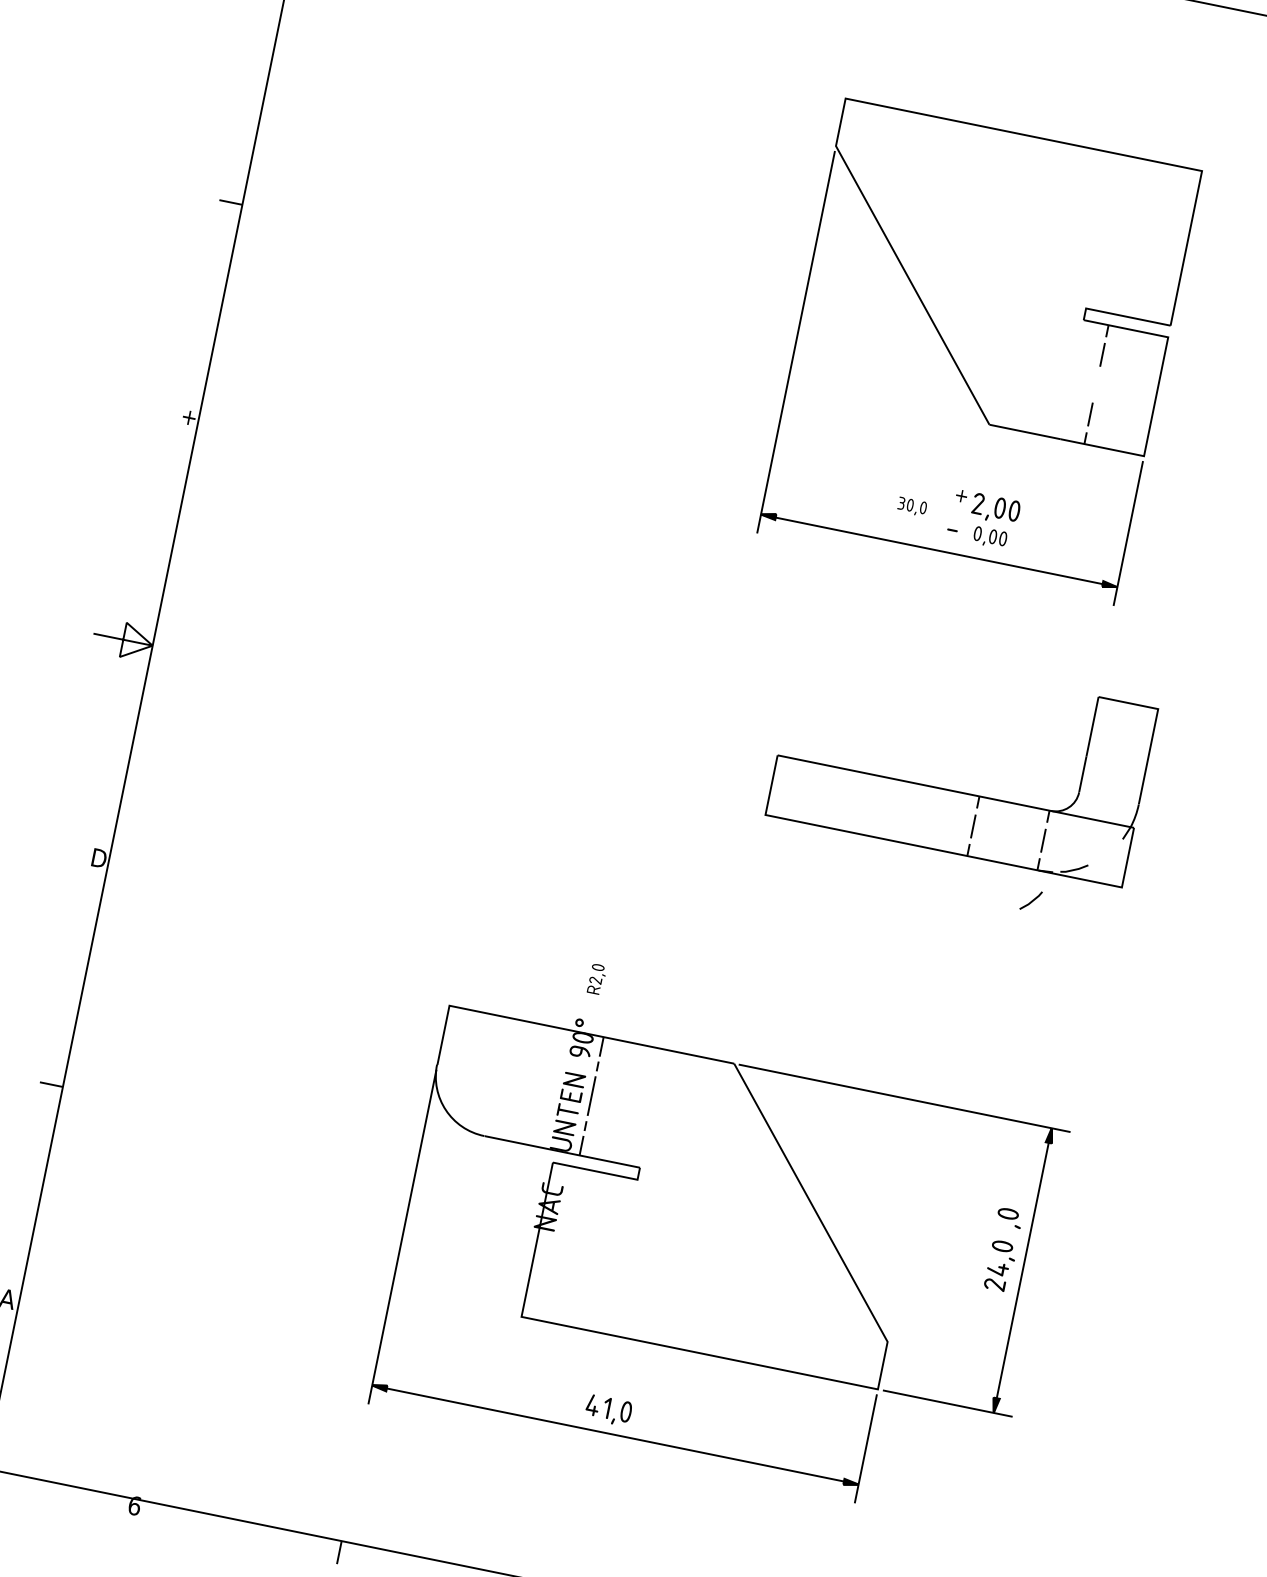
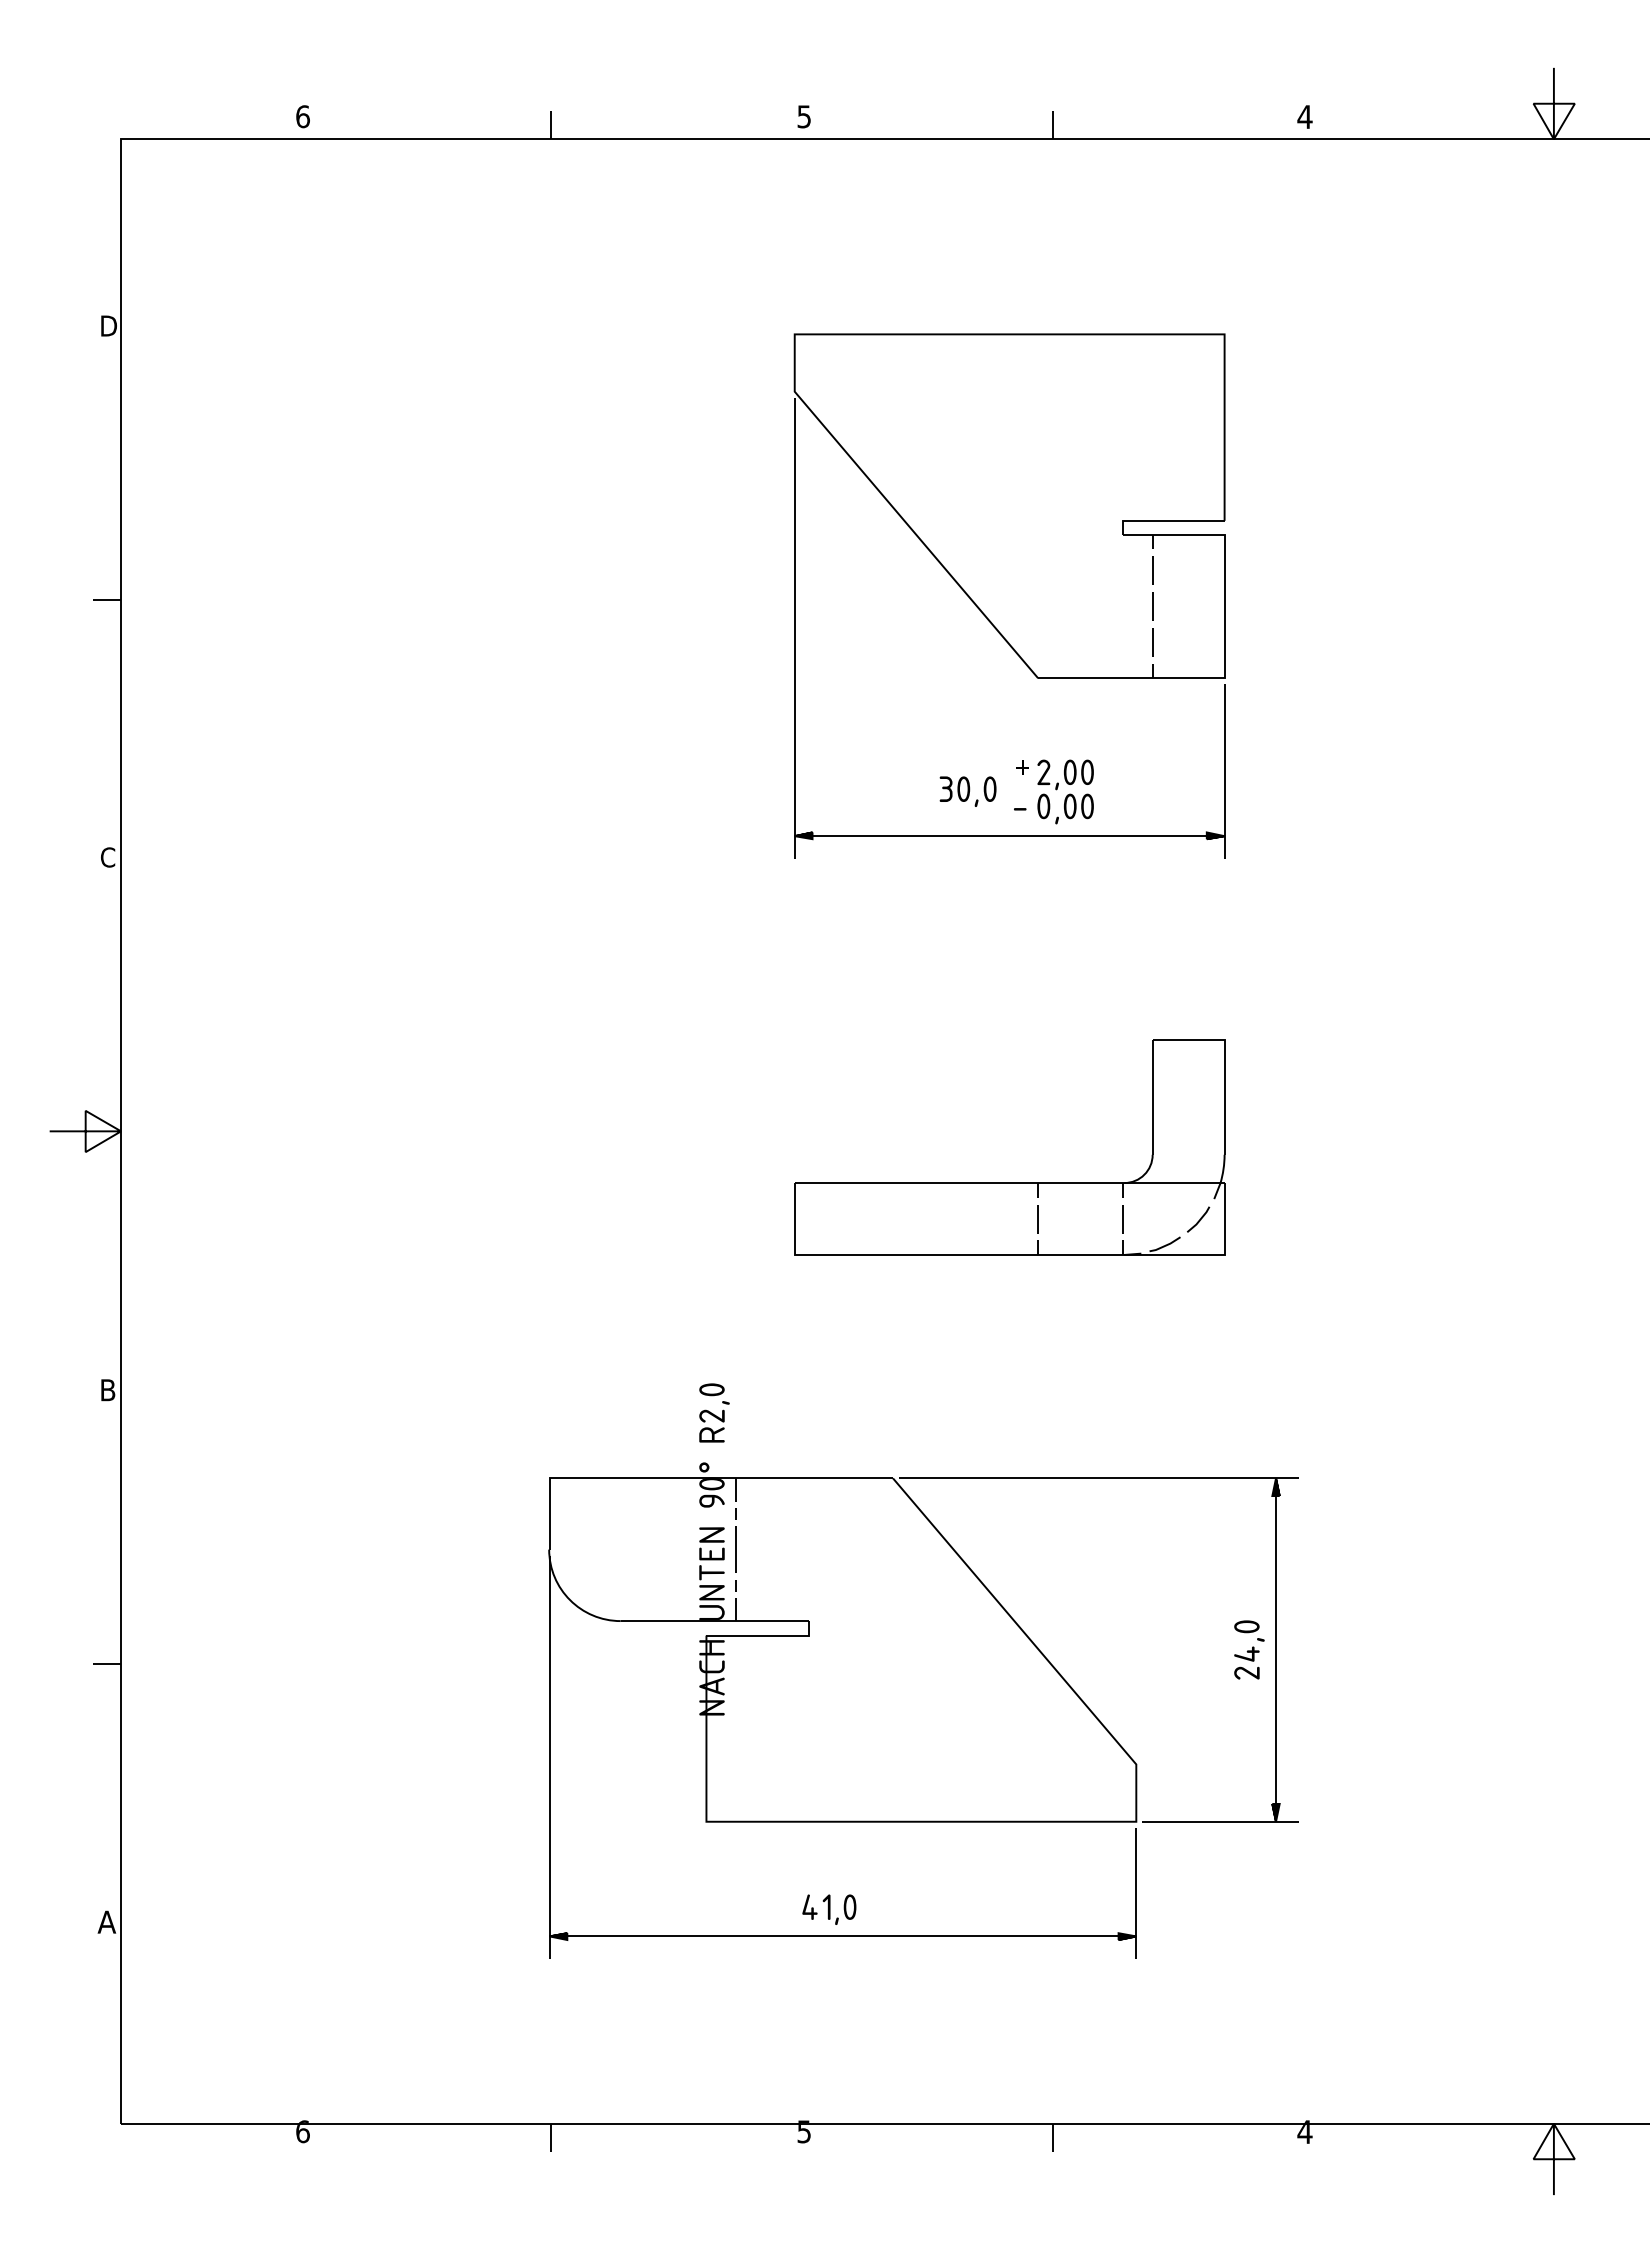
line: (1096, 384) -> (1152, 606), added
text: (188, 416) -> (108, 857), + -> C
part: (911, 506) -> (967, 791), size x1.67
part: (990, 537) -> (1065, 808), size x1.43
part: (955, 791) -> (1009, 1182), moved
text: (100, 857) -> (110, 1389), D -> B
part: (597, 978) -> (714, 1412), size x1.67
fill: (555, 1173) -> (711, 1647), added
part: (1009, 1217) -> (1248, 1591), removed

